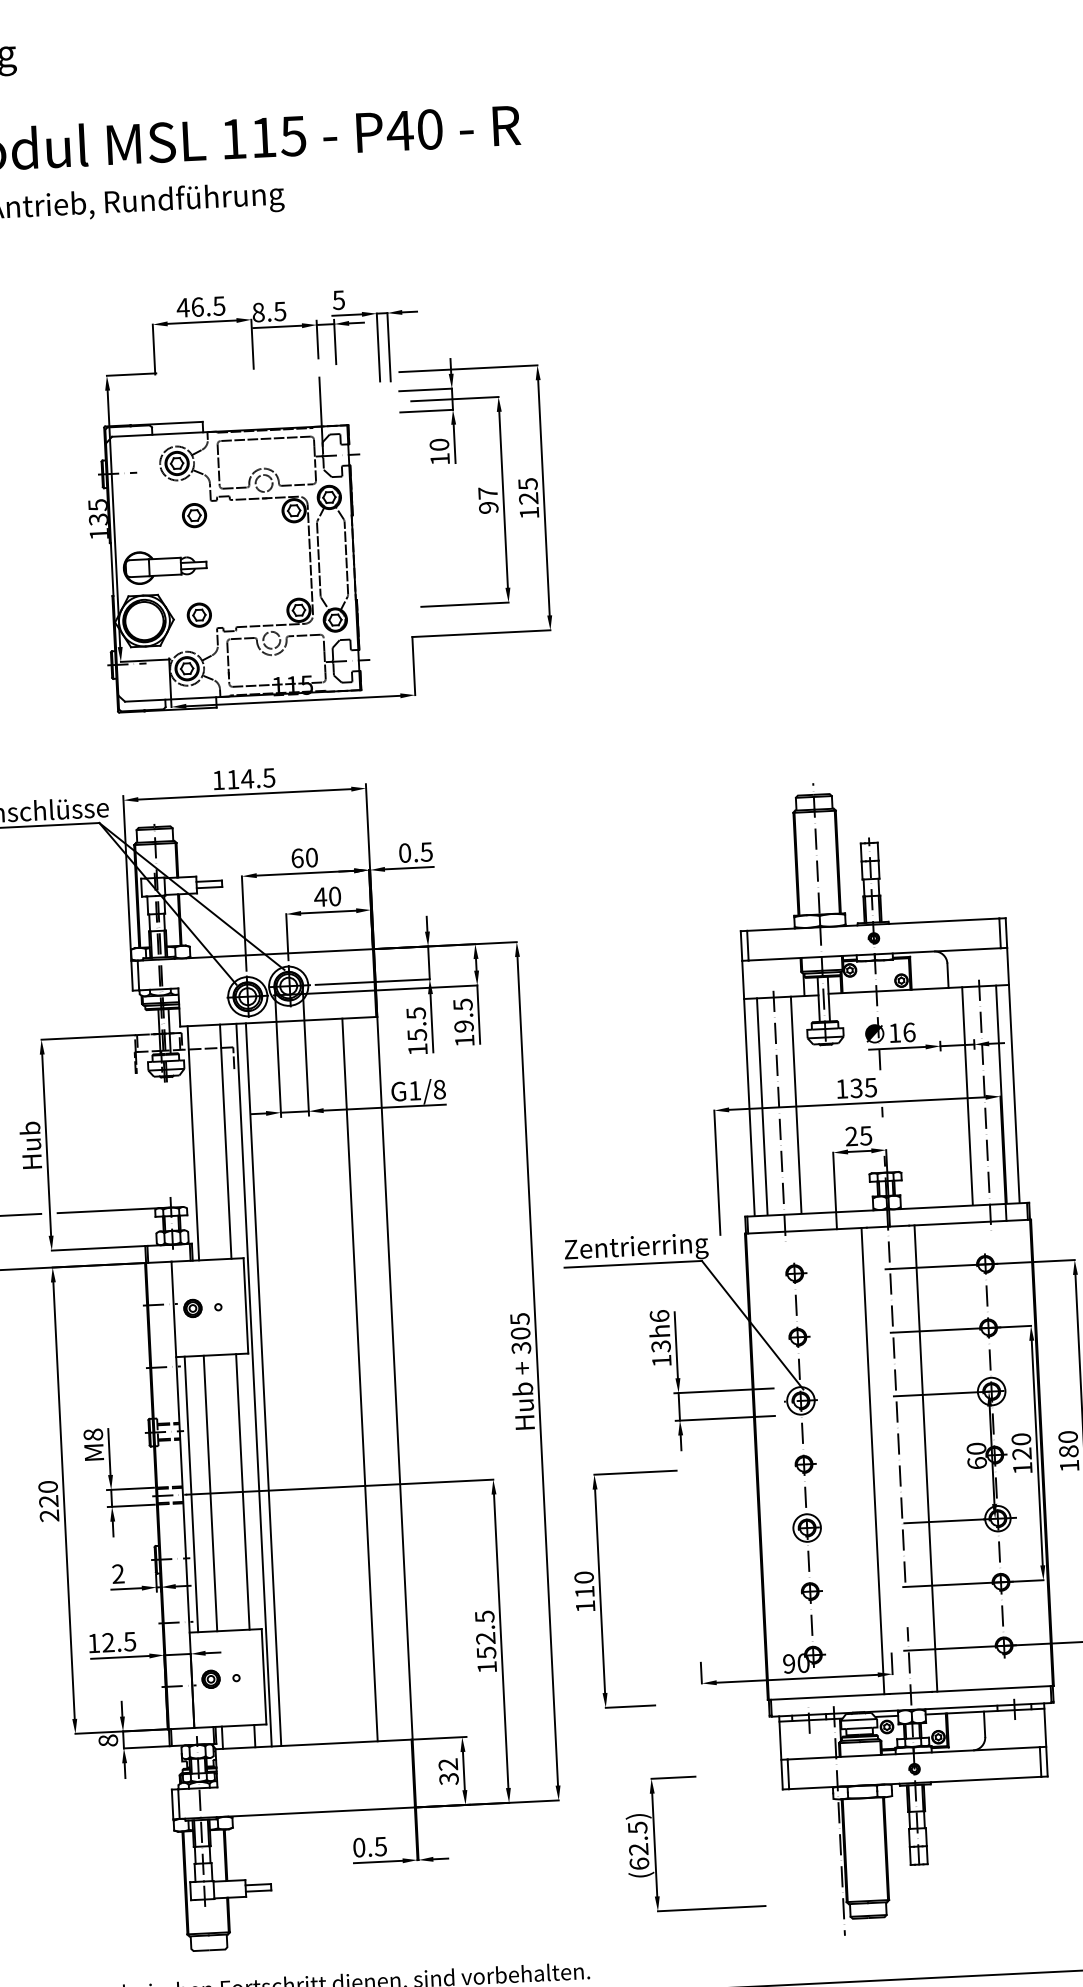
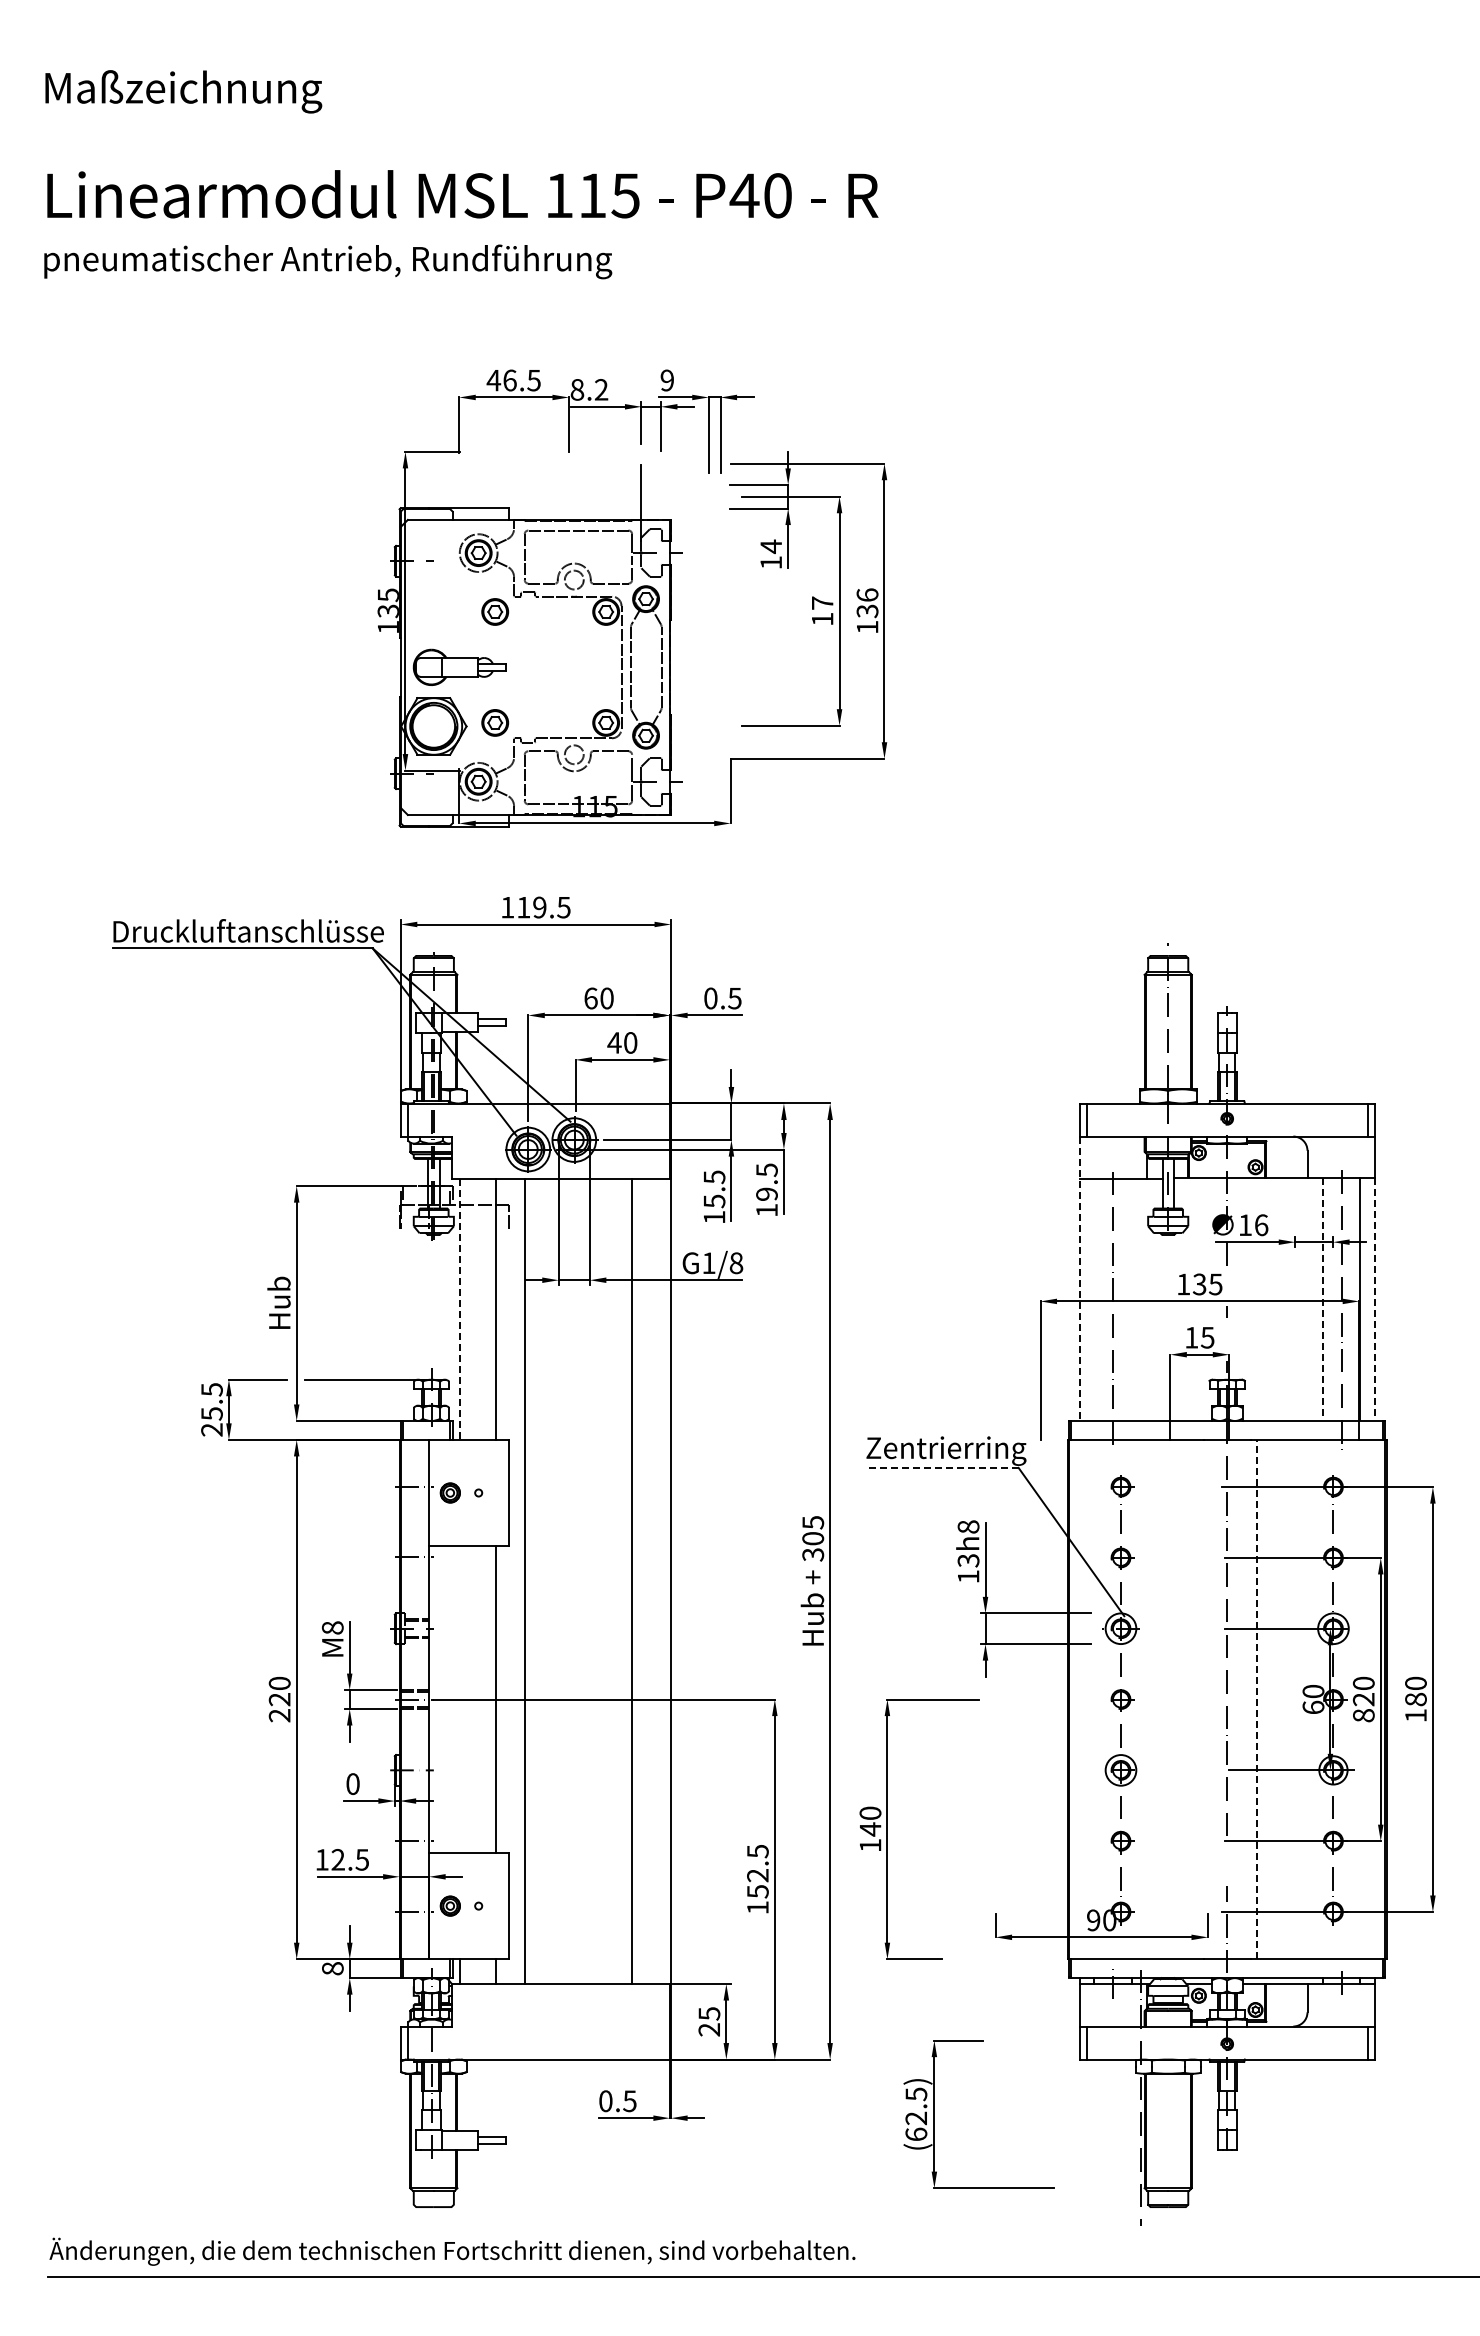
text: (338, 300) -> (666, 380), 5 -> 9
text: (280, 311) -> (601, 389), 8.5 -> 8.2
text: (439, 444) -> (771, 546), 10 -> 14
text: (528, 491) -> (867, 603), 125 -> 136
text: (488, 507) -> (822, 618), 97 -> 17
text: (247, 778) -> (539, 907), 114.5 -> 119.5
line: (748, 1088) -> (1079, 1278), solid -> dashed
line: (1014, 1093) -> (1374, 1298), solid -> dashed
line: (967, 1095) -> (1322, 1298), solid -> dashed
line: (795, 1104) -> (1131, 1299), removed
line: (762, 1106) -> (1094, 1299), removed
text: (851, 1136) -> (1191, 1337), 25 -> 15
line: (193, 1143) -> (459, 1309), solid -> dashed
line: (633, 1263) -> (942, 1467), solid -> dashed
text: (659, 1315) -> (968, 1526), 13h6 -> 13h8
line: (254, 1385) -> (514, 1581), removed
line: (925, 1458) -> (1256, 1699), solid -> dashed
line: (872, 1461) -> (1197, 1699), removed
text: (1022, 1468) -> (1363, 1715), 120 -> 820
line: (210, 1493) -> (459, 1699), removed
line: (191, 1494) -> (438, 1699), removed
text: (117, 1574) -> (352, 1784), 2 -> 0
text: (584, 1592) -> (870, 1829), 110 -> 140
text: (448, 1771) -> (709, 2021), 32 -> 25

